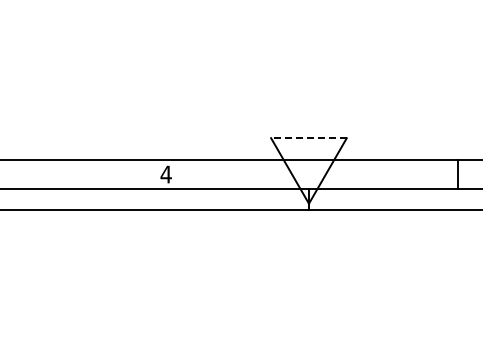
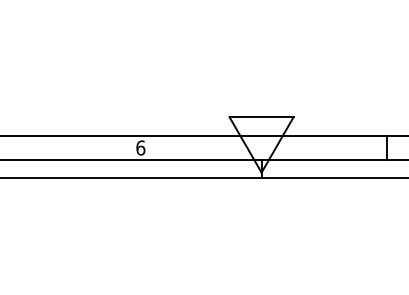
line: (308, 138) -> (261, 117), dashed -> solid
text: (165, 174) -> (140, 147), 4 -> 6

